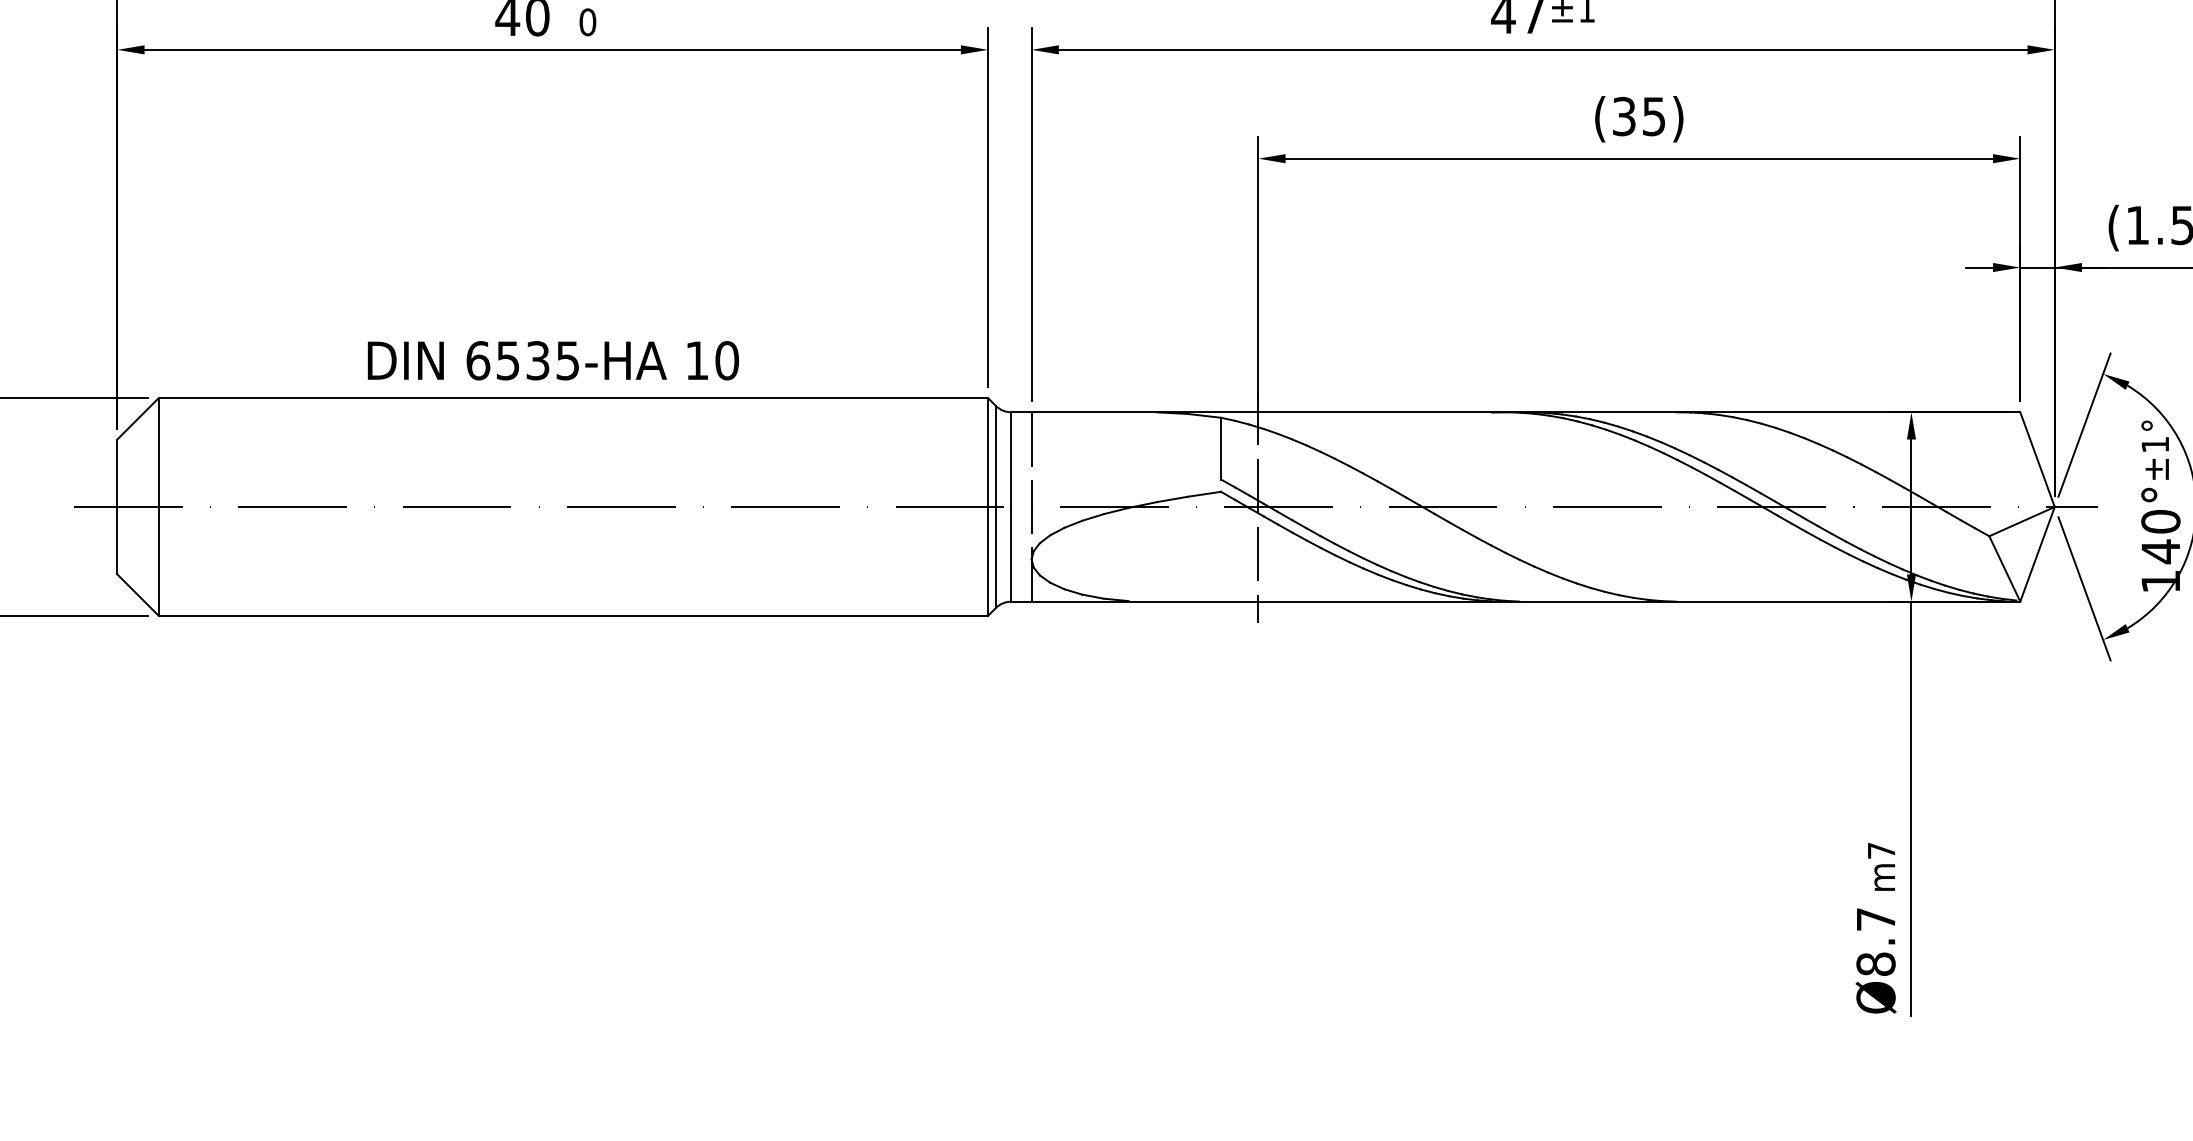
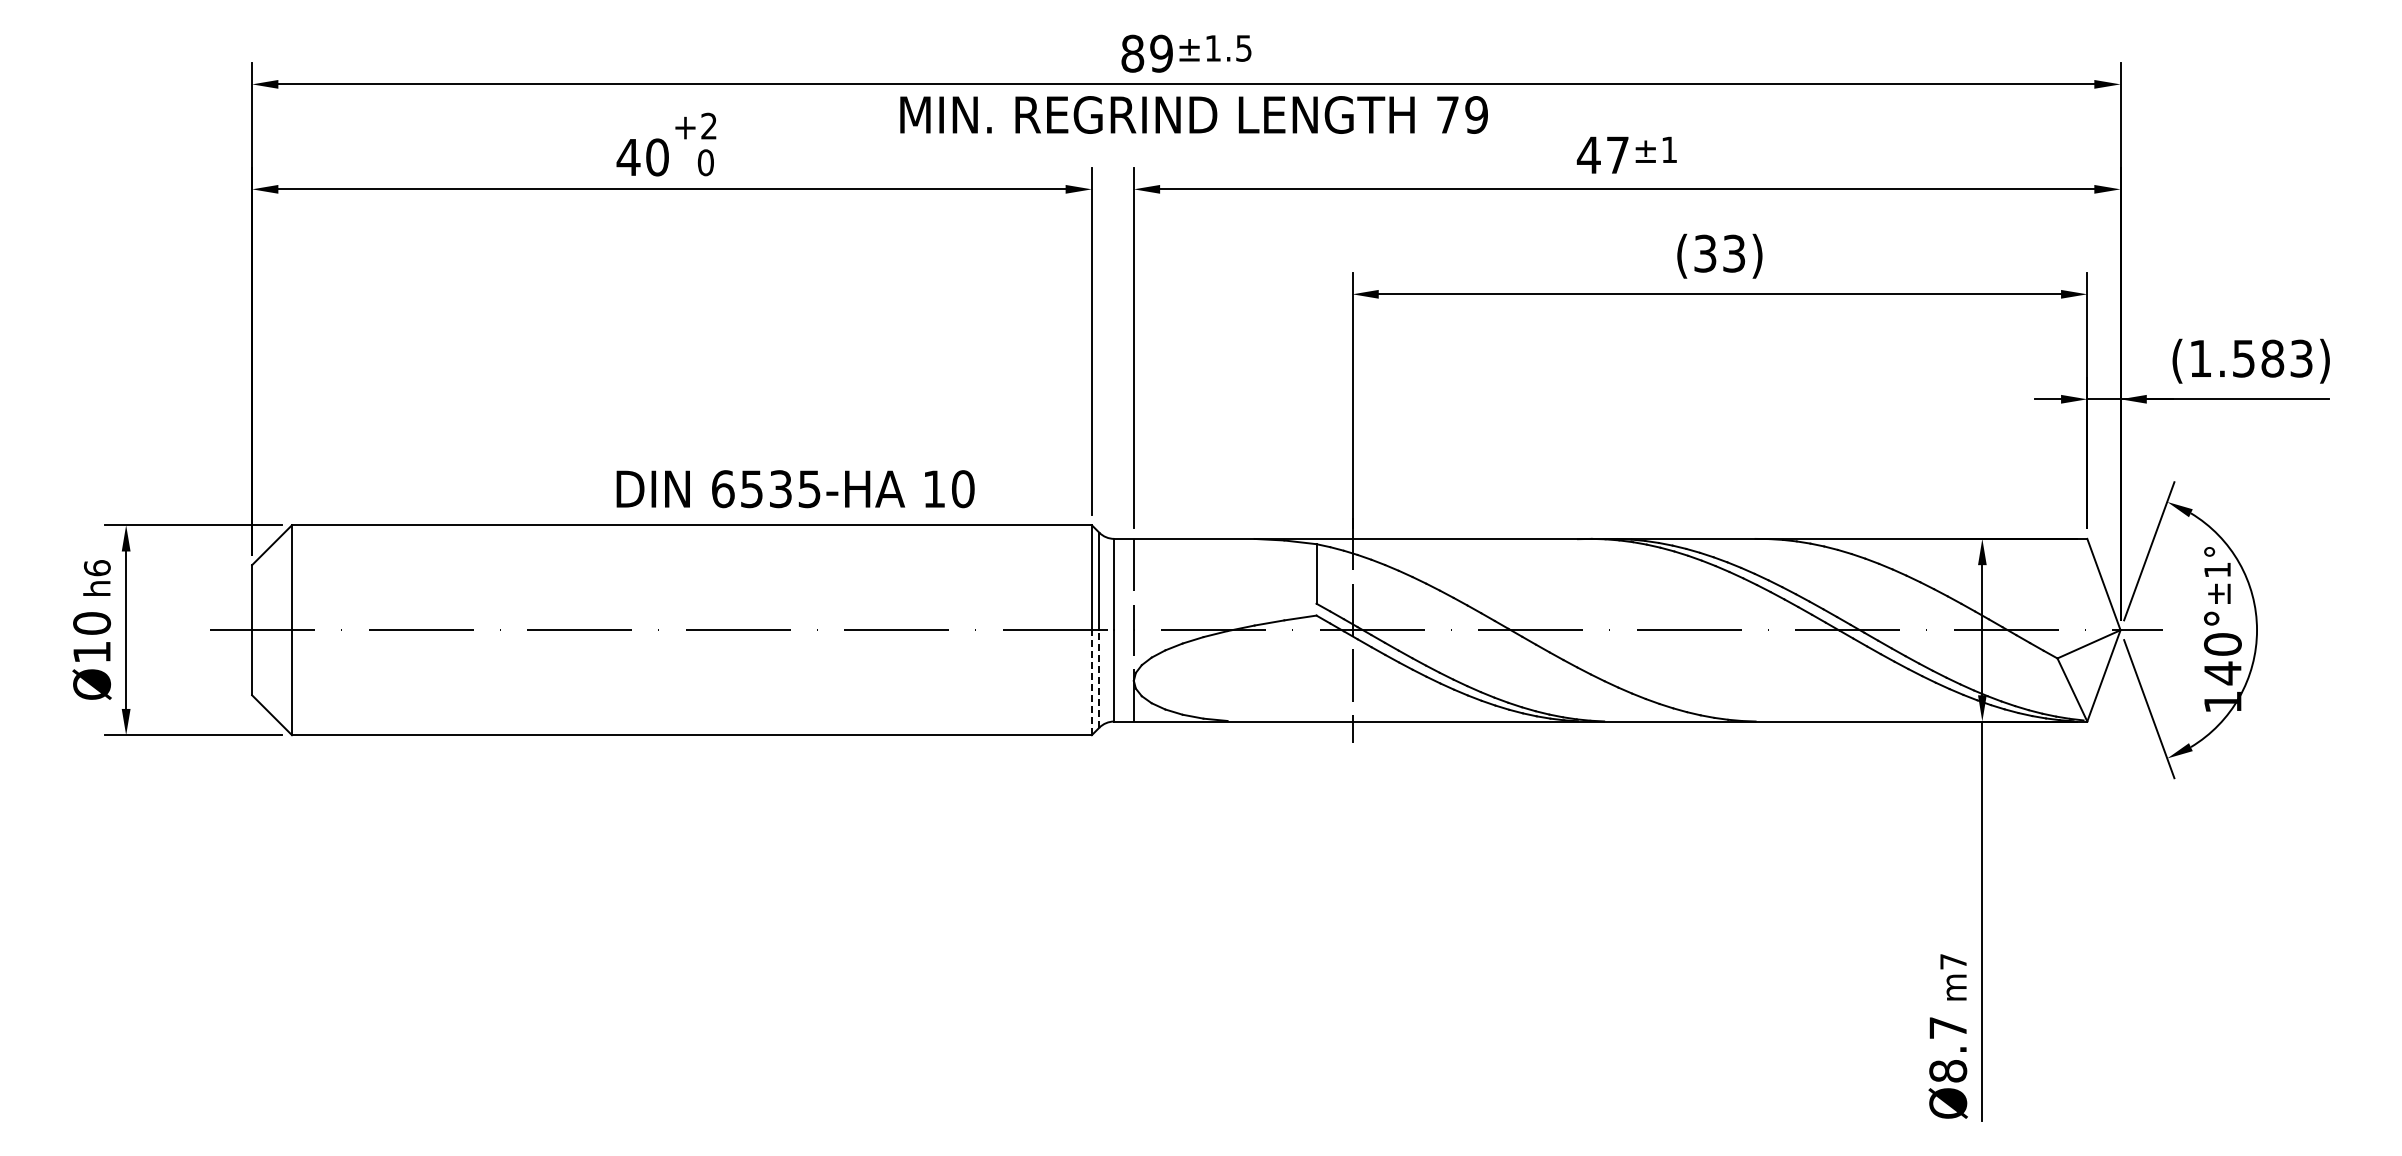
text: (1654, 115) -> (1734, 252), (35) -> (33)
text: (553, 361) -> (795, 489), moved
line: (996, 557) -> (1099, 678), solid -> dashed
line: (987, 561) -> (1091, 682), solid -> dashed

